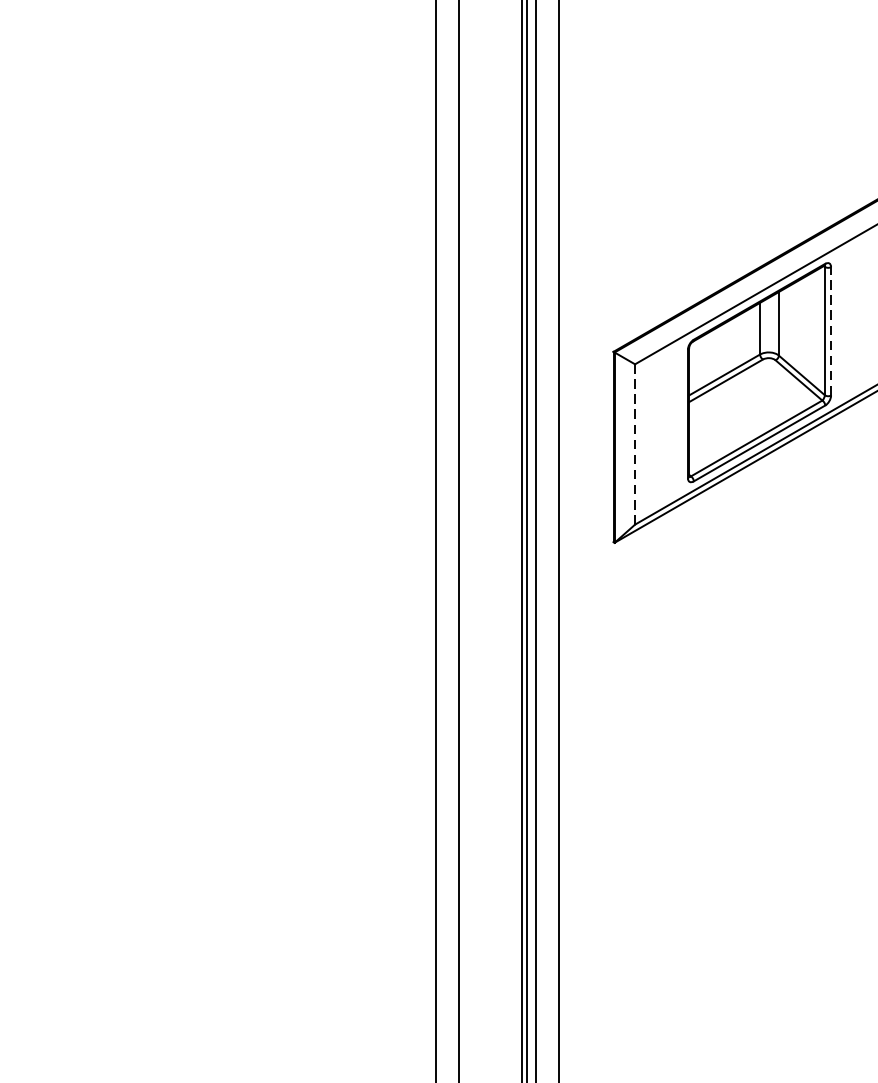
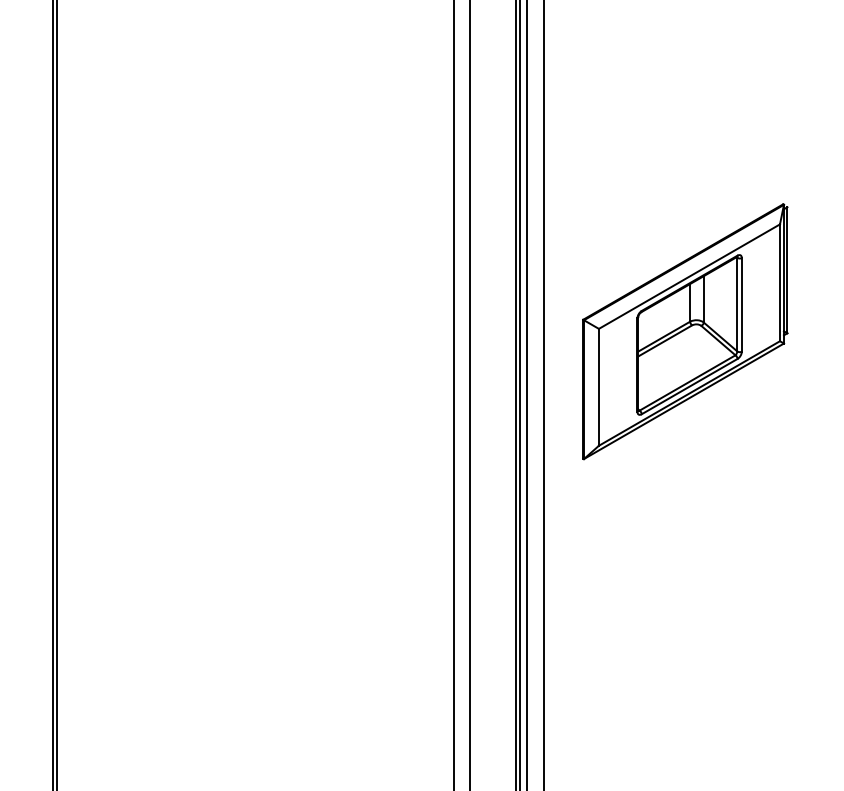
line: (830, 330) -> (741, 304), dashed -> solid
line: (634, 443) -> (598, 386), dashed -> solid

